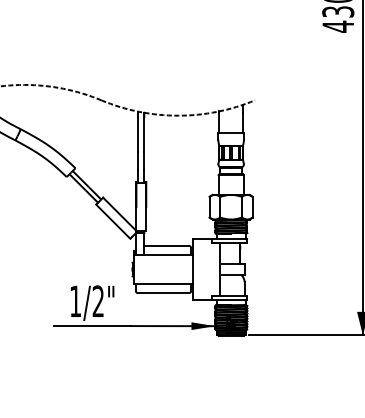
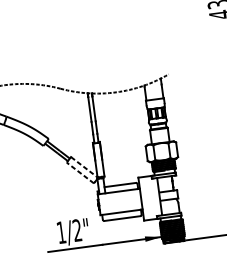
line: (119, 214) -> (84, 167), solid -> dashed
line: (112, 221) -> (79, 172), solid -> dashed

